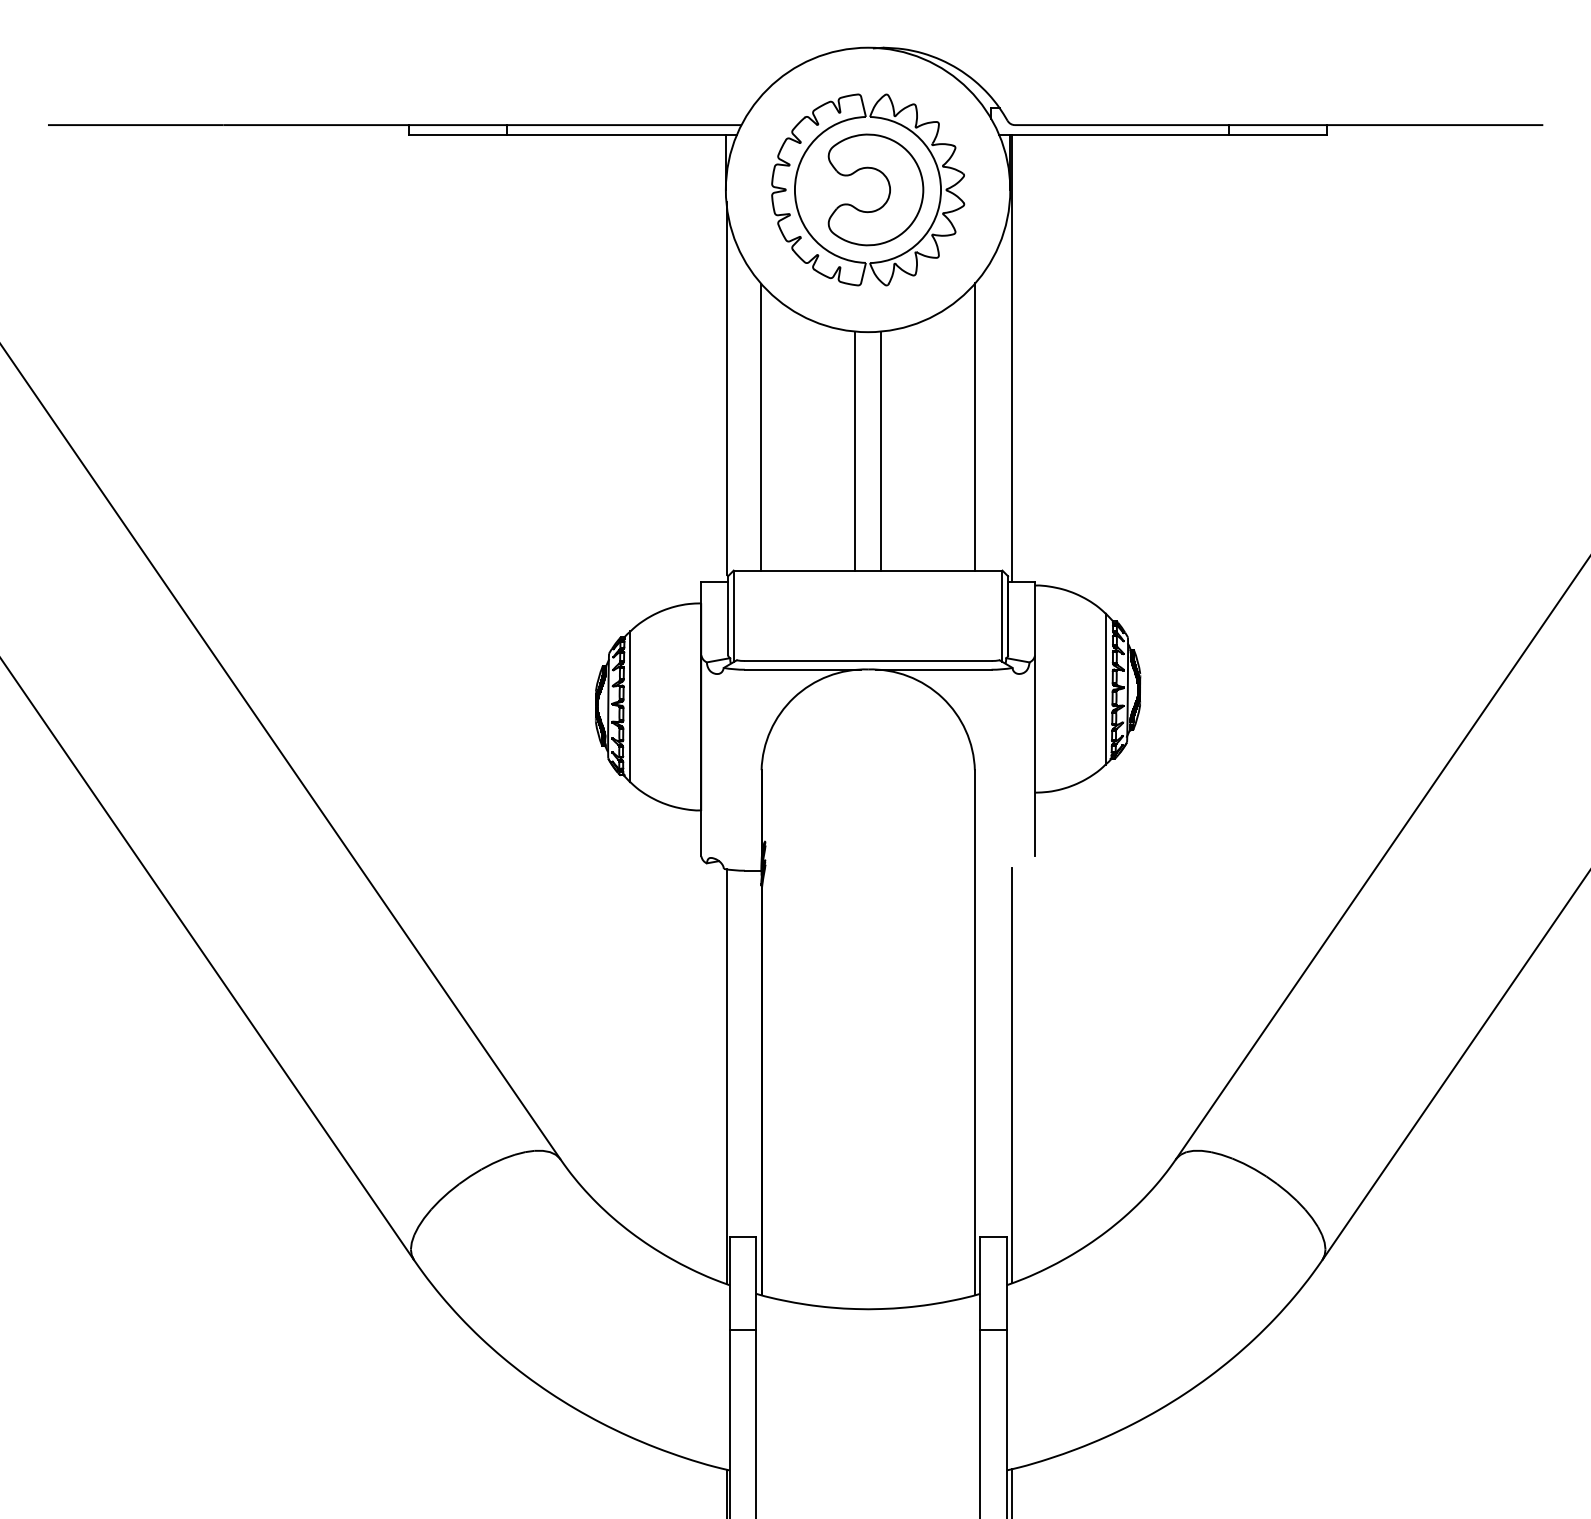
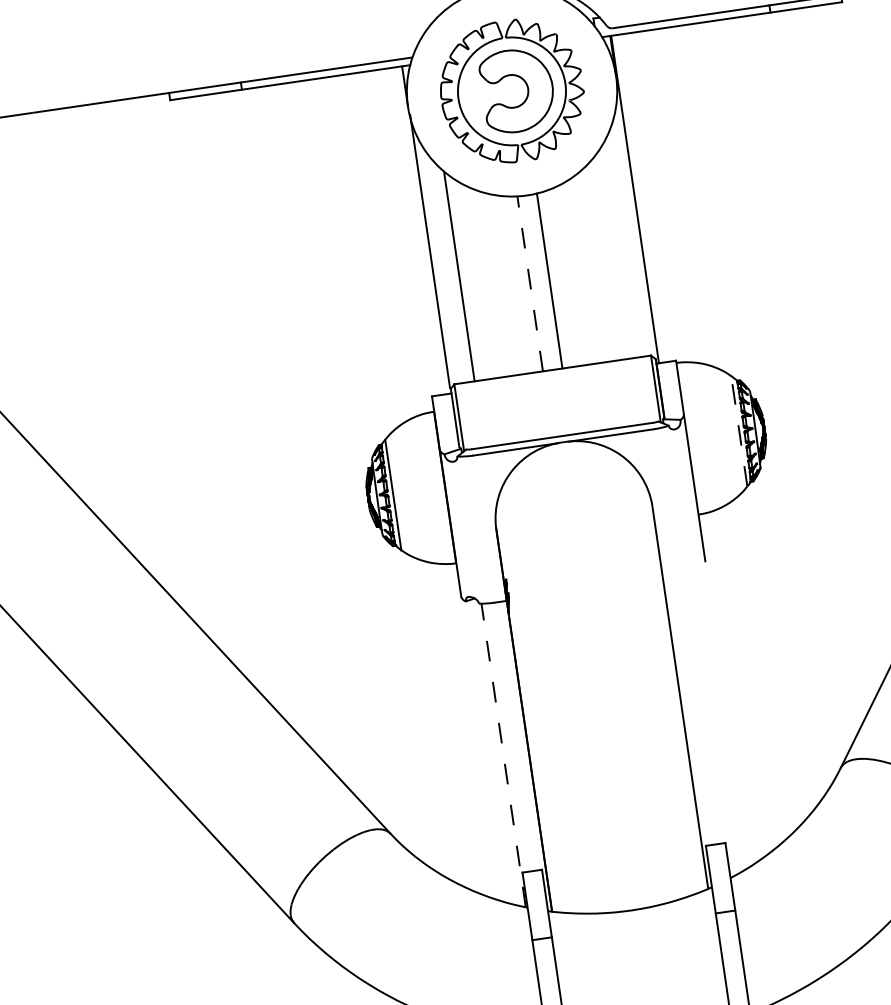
line: (974, 426) -> (615, 253), removed
line: (854, 451) -> (530, 284), solid -> dashed
line: (1105, 689) -> (739, 431), solid -> dashed
line: (1011, 1075) -> (711, 724), removed
line: (727, 1076) -> (503, 755), solid -> dashed

